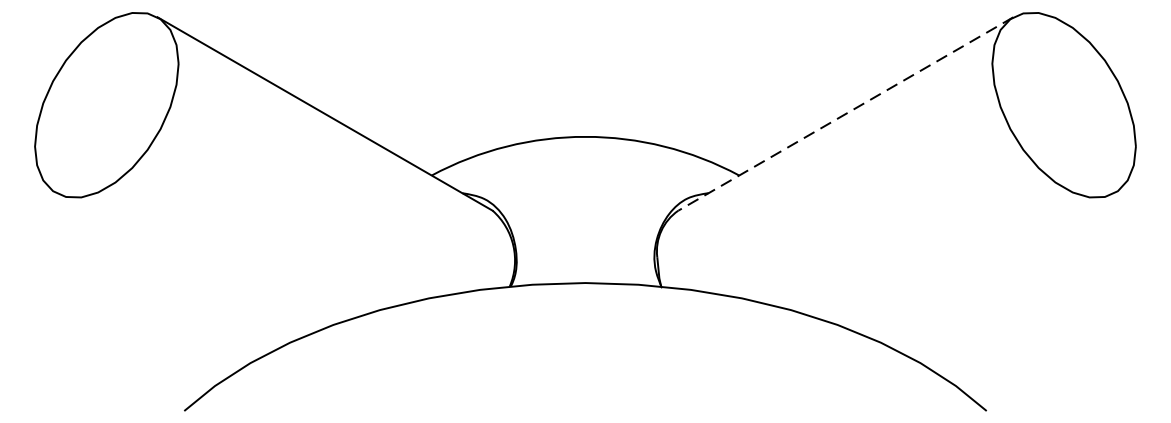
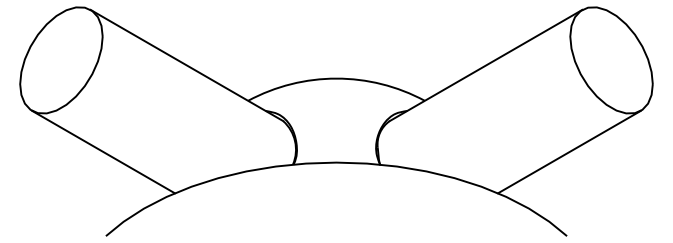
line: (844, 114) -> (485, 65), dashed -> solid
line: (180, 263) -> (103, 151), added
line: (990, 263) -> (569, 151), added

